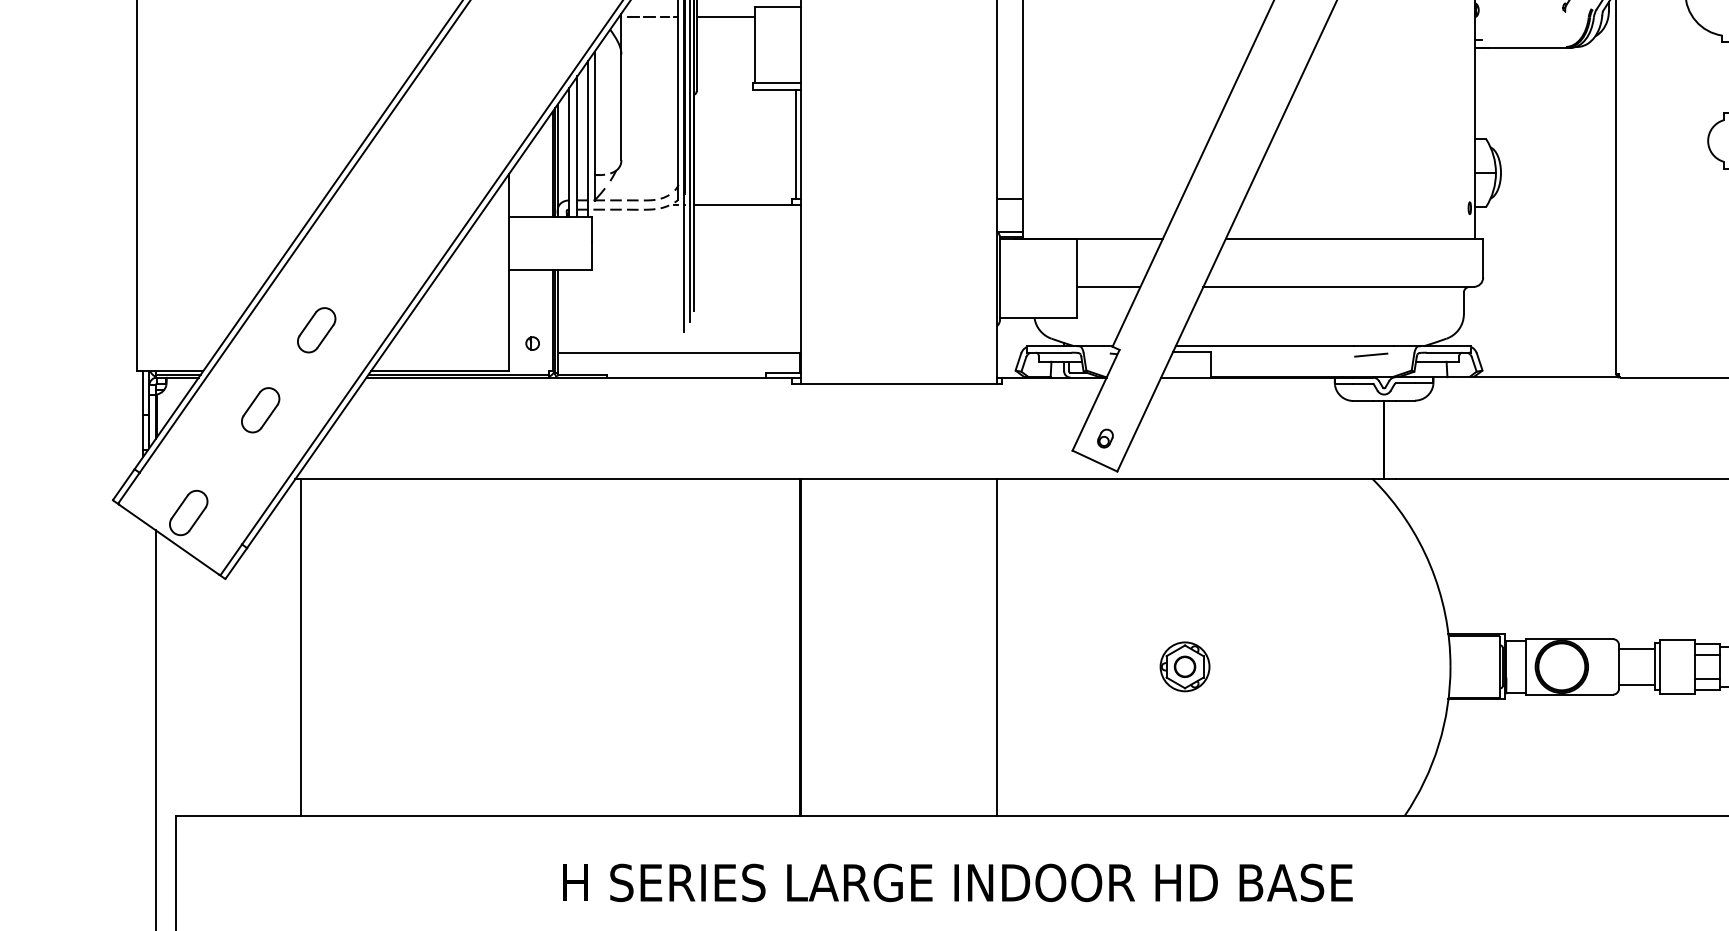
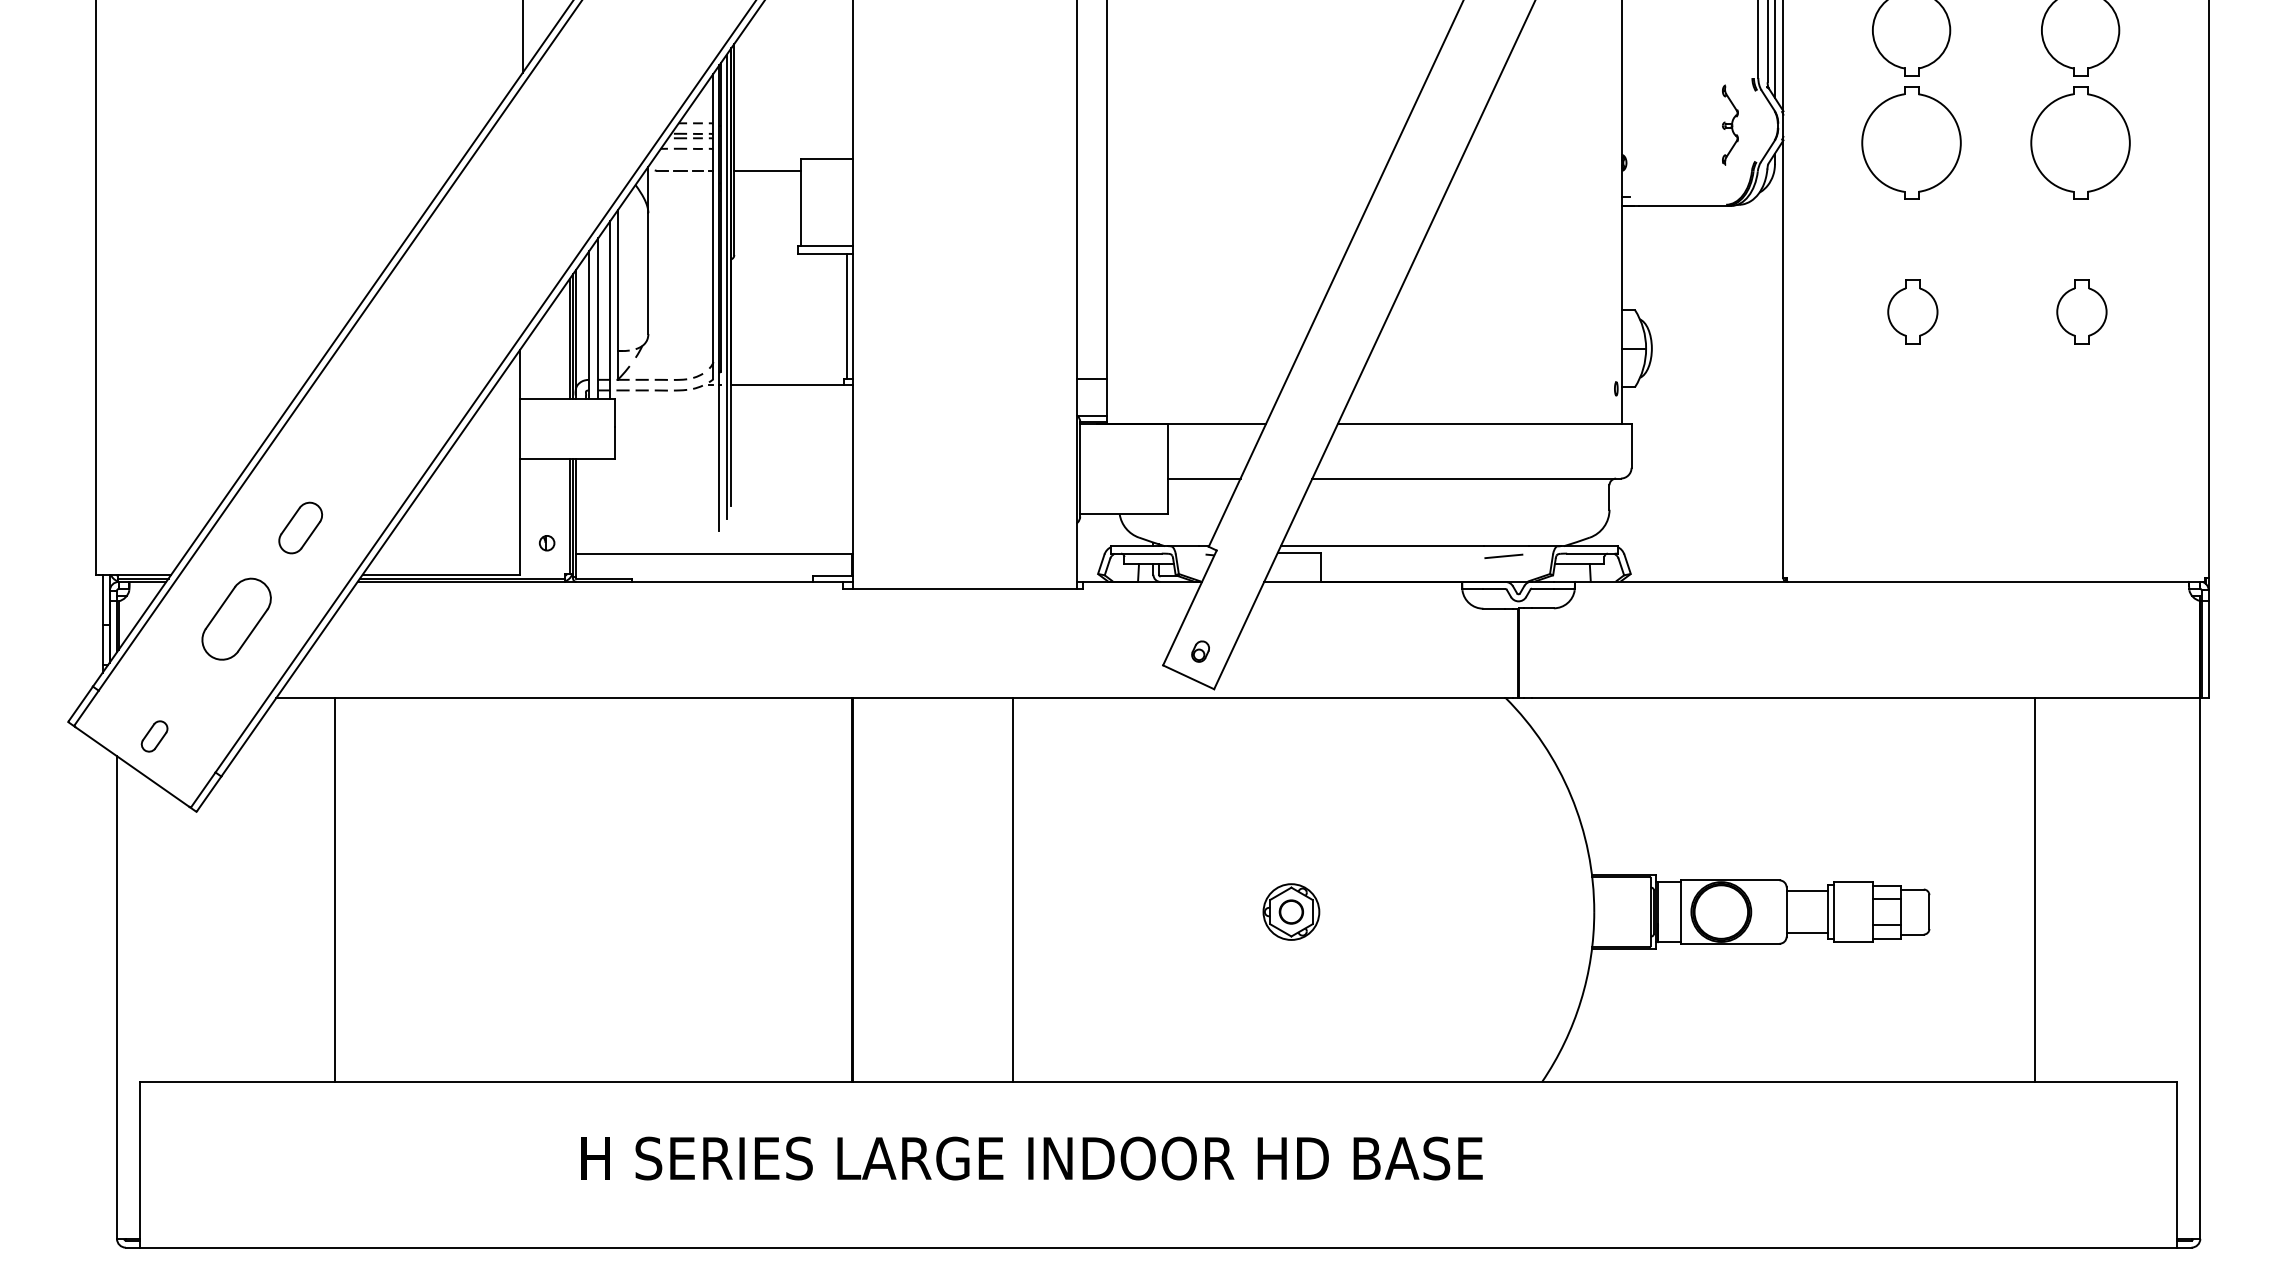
part: (260, 410) -> (236, 619), size x1.6
part: (188, 512) -> (154, 736), size x0.6
line: (300, 647) -> (334, 890), moved
line: (996, 647) -> (1012, 890), moved

